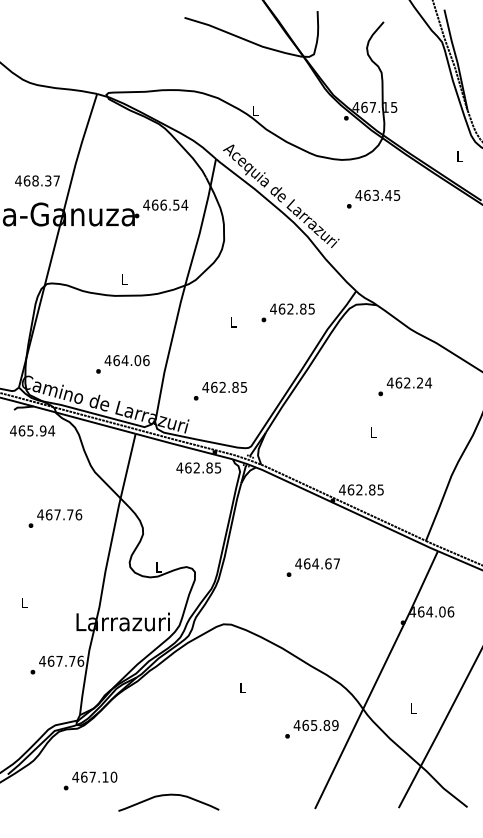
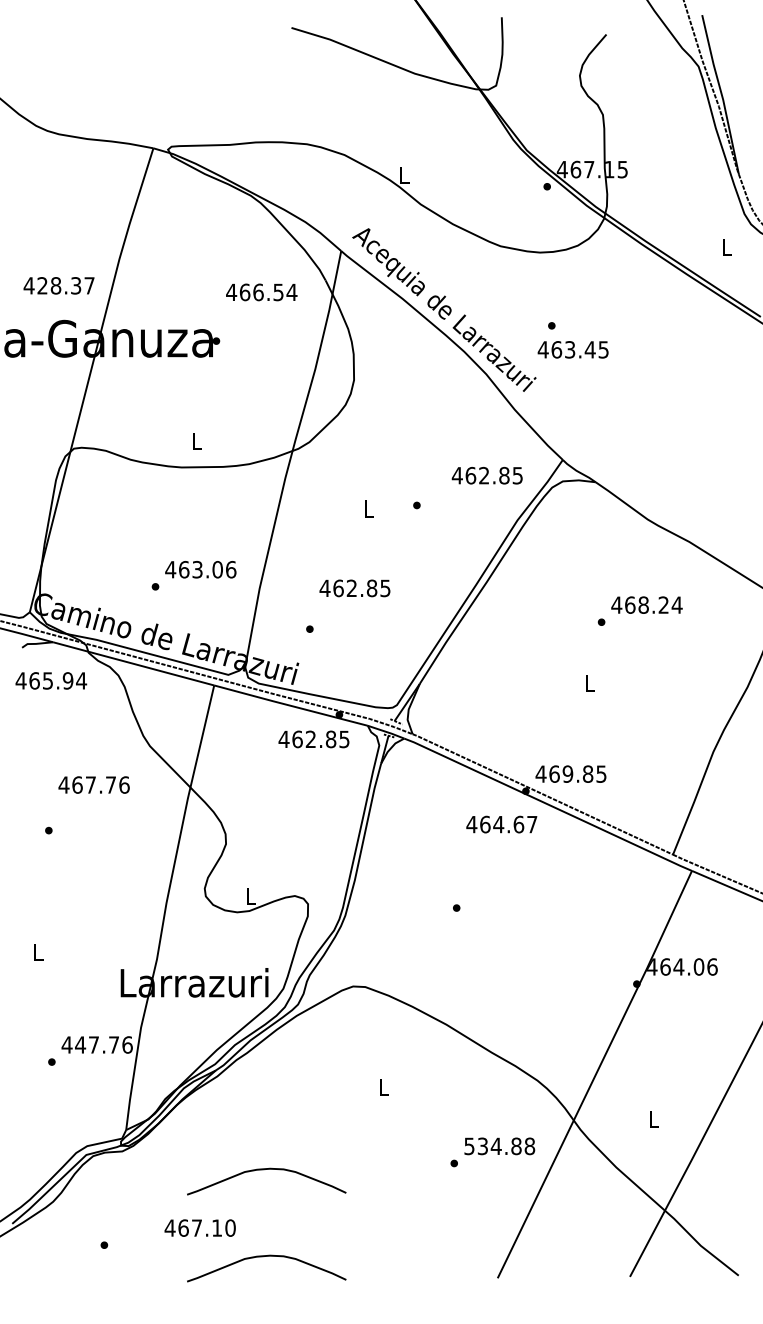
text: (26, 180) -> (41, 285), 468.37 -> 428.37
text: (377, 195) -> (572, 349), moved
text: (165, 204) -> (261, 291), moved
text: (292, 308) -> (487, 474), moved
text: (124, 360) -> (196, 569), 464.06 -> 463.06
text: (407, 382) -> (643, 604), 462.24 -> 468.24
text: (224, 386) -> (354, 586), moved
text: (359, 489) -> (567, 773), 462.85 -> 469.85
text: (59, 514) -> (93, 784), moved
text: (317, 563) -> (501, 823), moved
text: (50, 660) -> (79, 1043), 467.76 -> 447.76
text: (315, 725) -> (498, 1146), 465.89 -> 534.88
curve: (168, 740) -> (266, 1170), added
text: (94, 776) -> (199, 1226), moved

